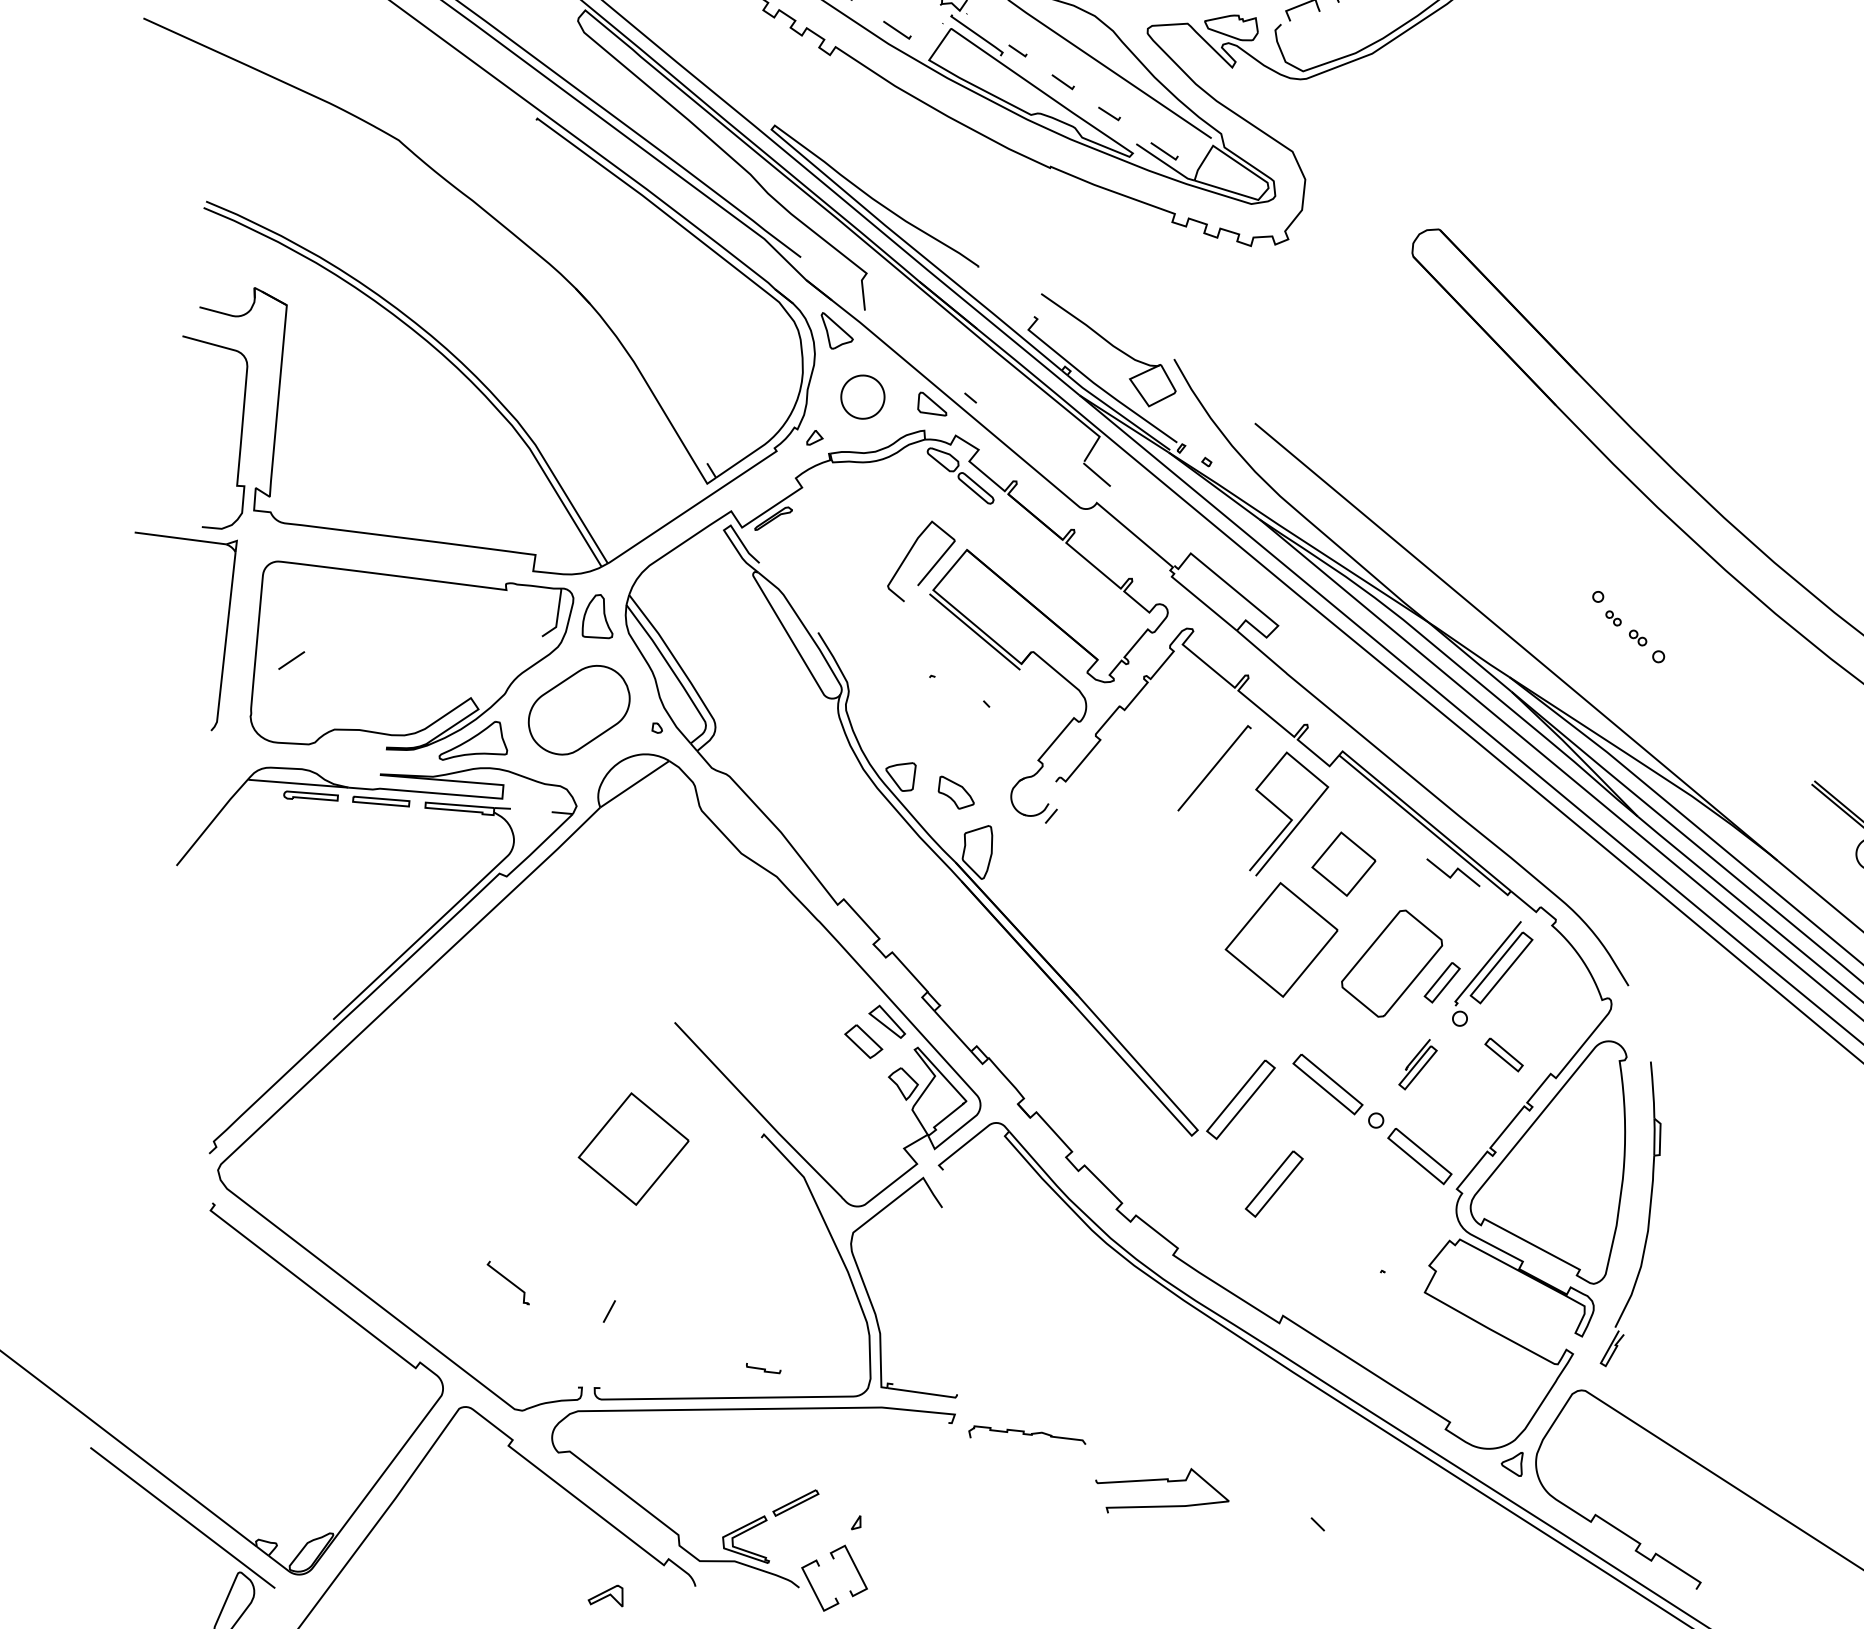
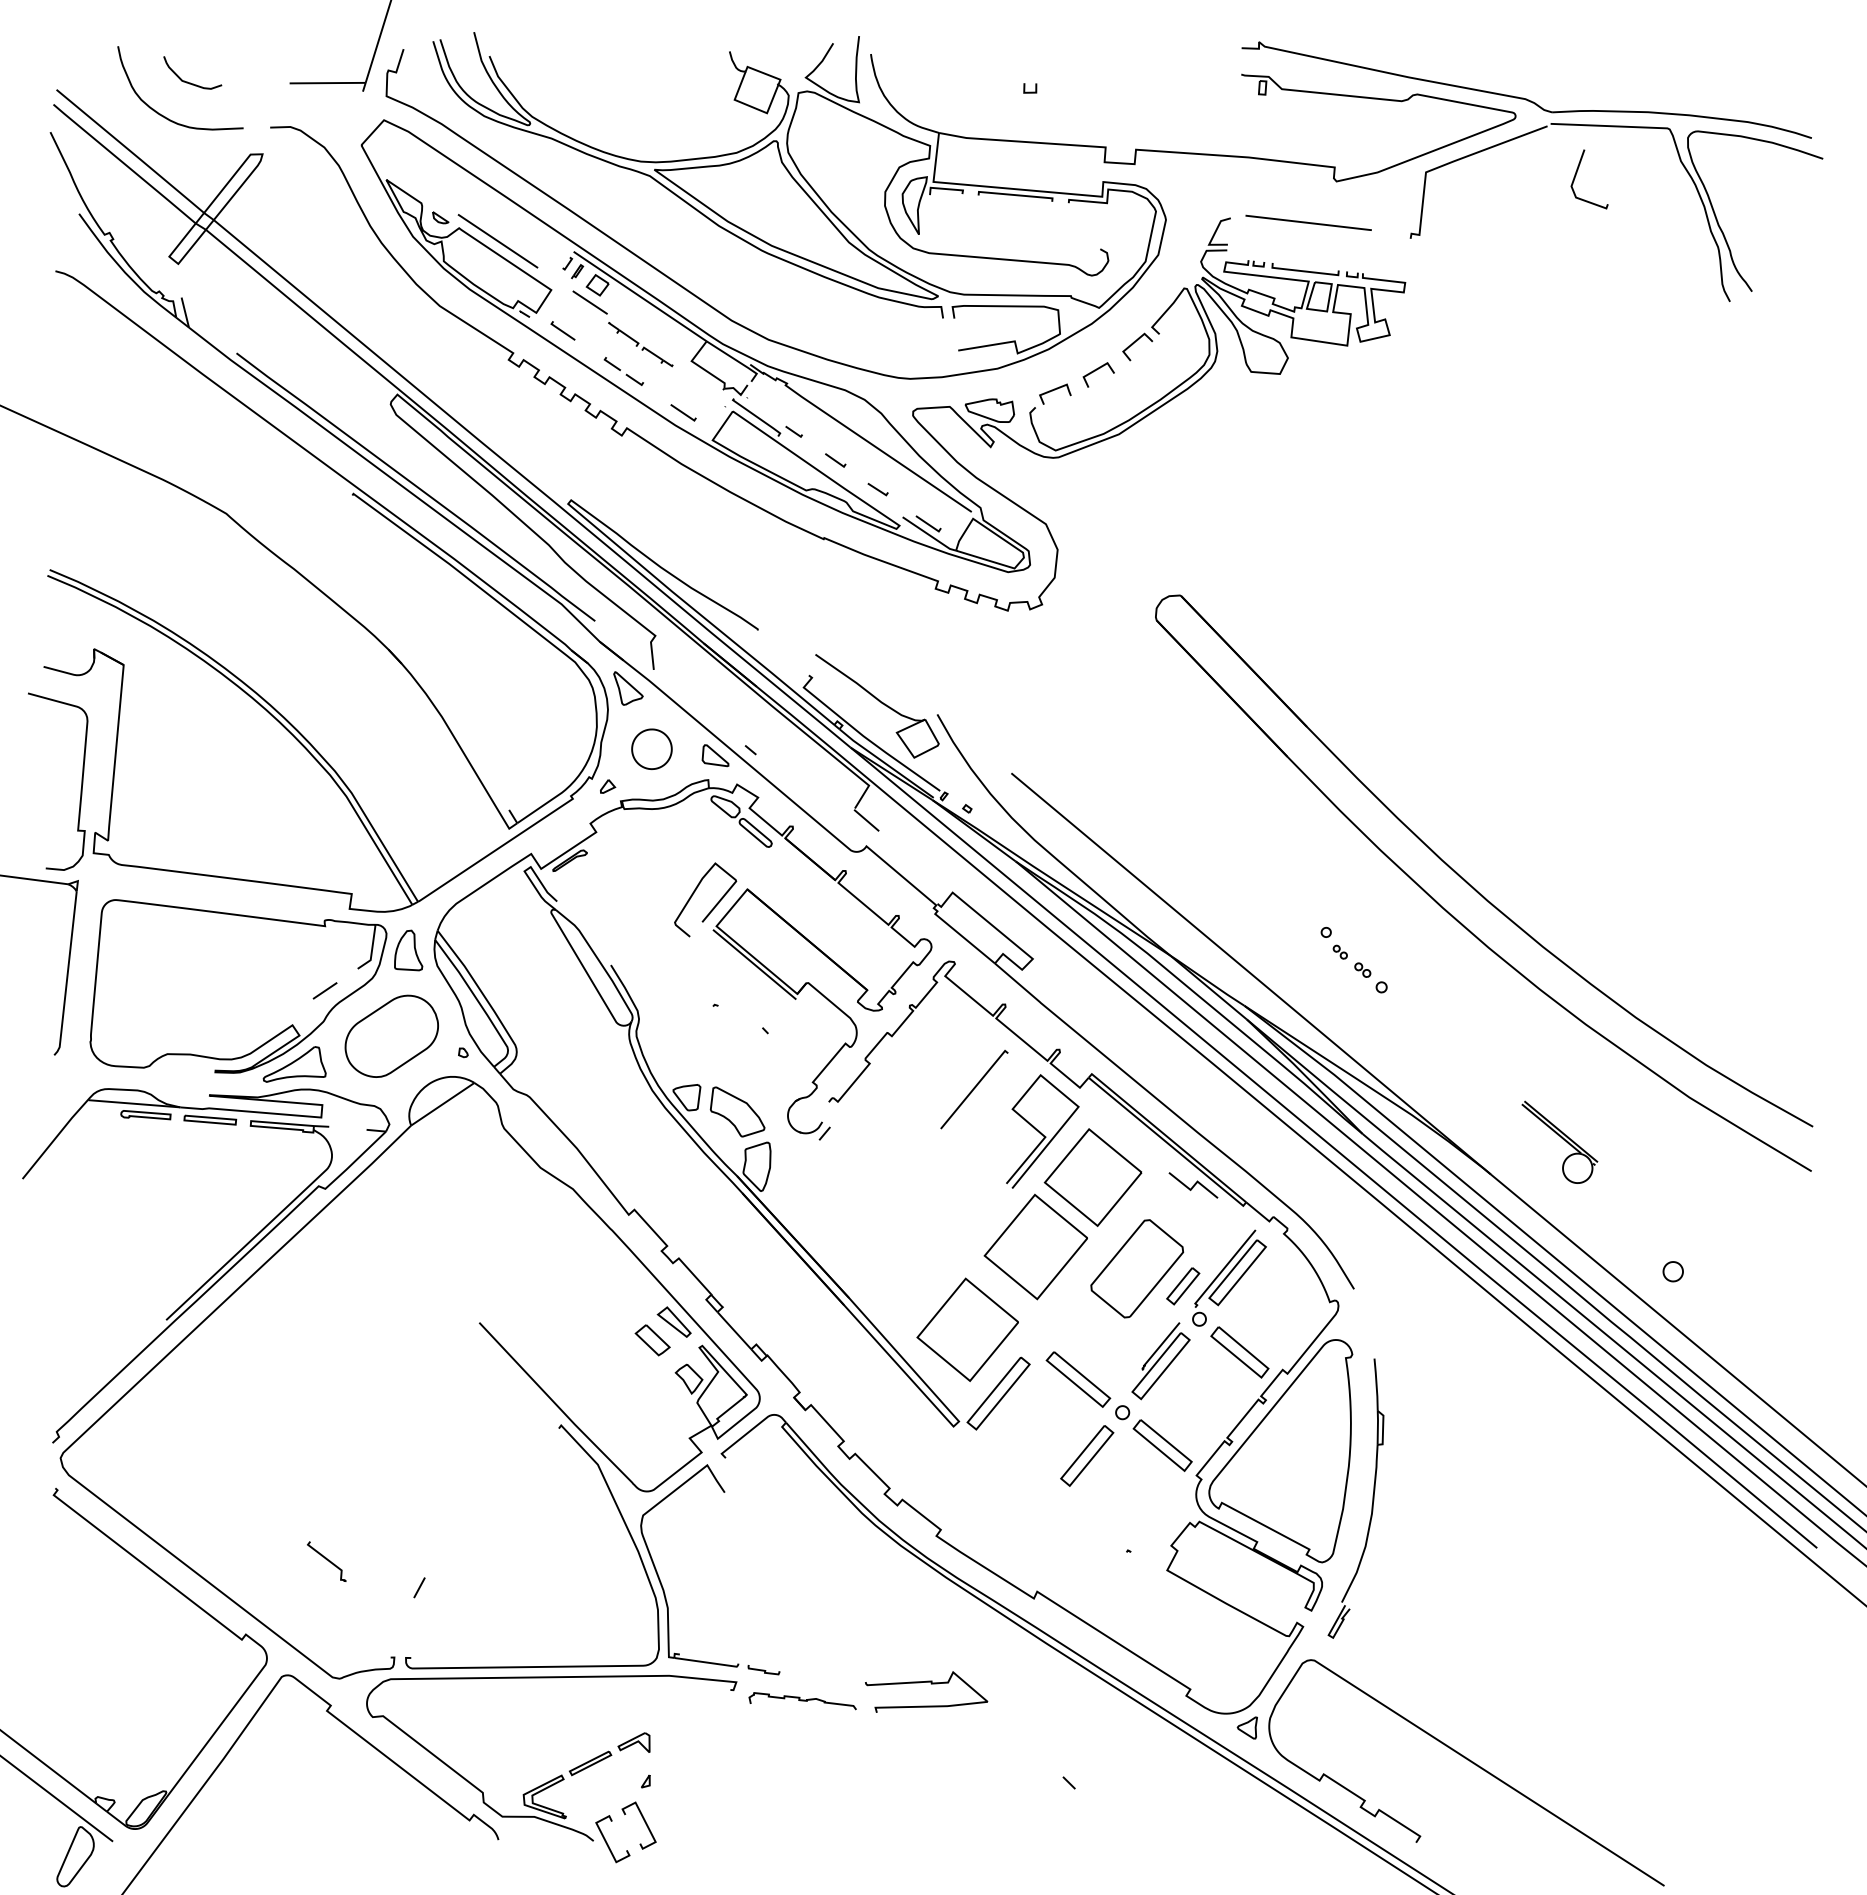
line: (290, 660) -> (324, 990), moved
part: (956, 792) -> (737, 1111), size x1.67
part: (1343, 864) -> (1092, 1177), size x1.67
part: (1503, 1054) -> (1239, 1352), size x1.67
part: (1417, 1064) -> (1160, 1361), size x1.67
part: (633, 1148) -> (967, 1329), moved
part: (1274, 1183) -> (1087, 1455), moved
curve: (763, 1369) -> (763, 1670), moved
curve: (1167, 1482) -> (931, 1684), moved
part: (605, 1595) -> (633, 1742), moved

